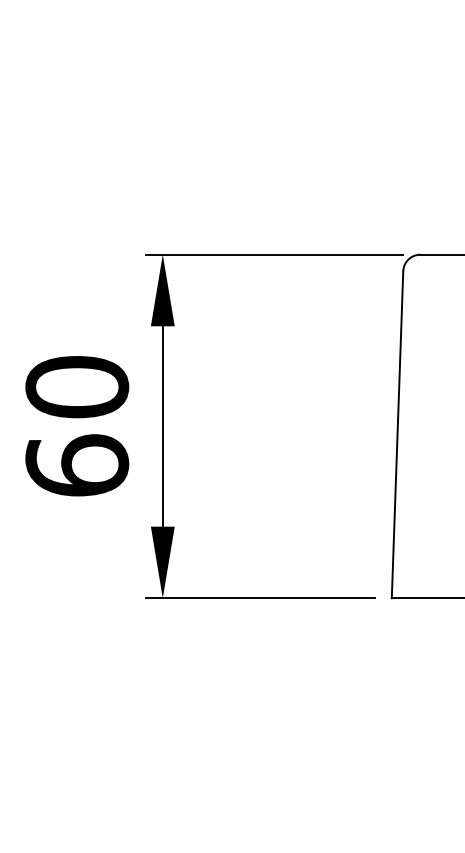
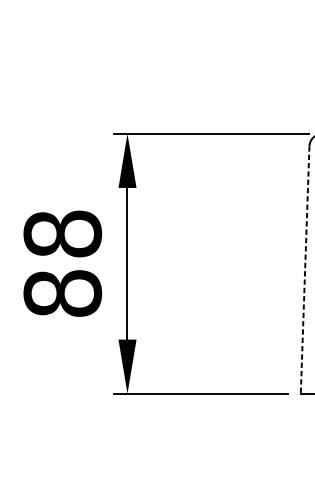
text: (77, 426) -> (62, 263), 60 -> 88
line: (397, 434) -> (305, 269), solid -> dashed

